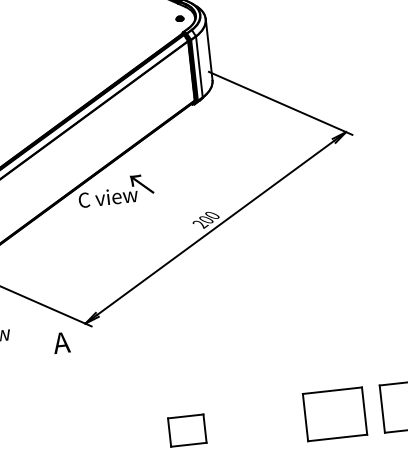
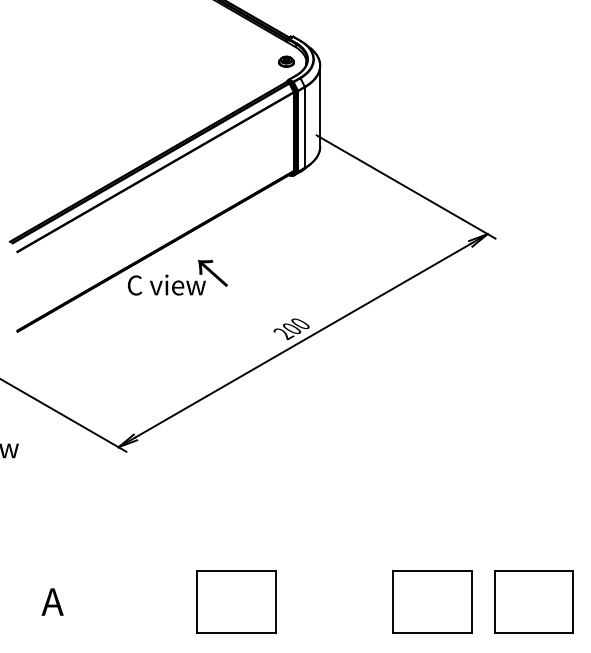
part: (179, 18) -> (286, 61), size x1.67
text: (61, 342) -> (52, 601), moved
part: (187, 430) -> (236, 601), size x1.67

